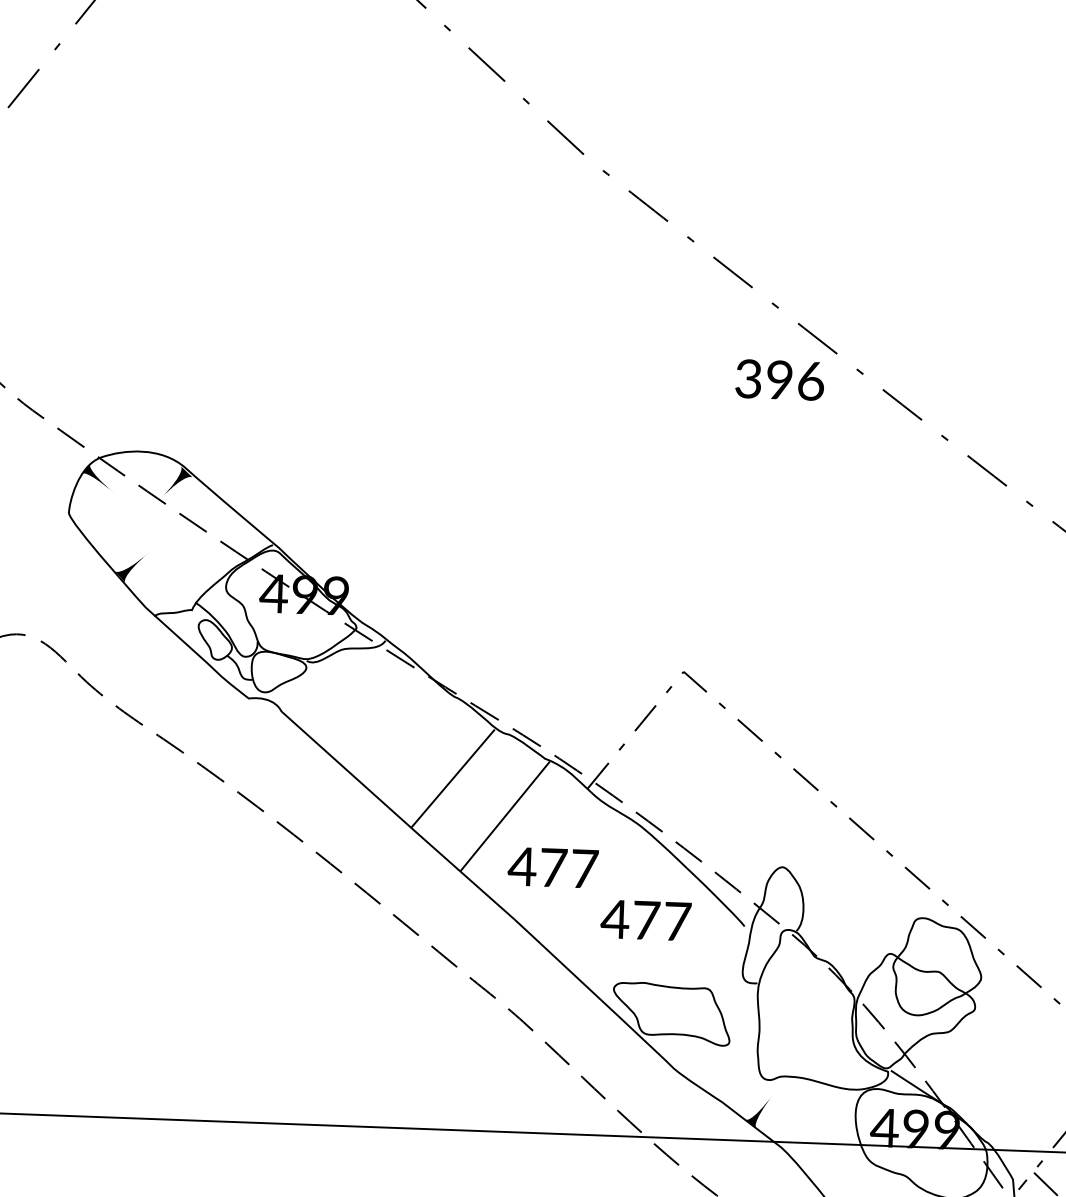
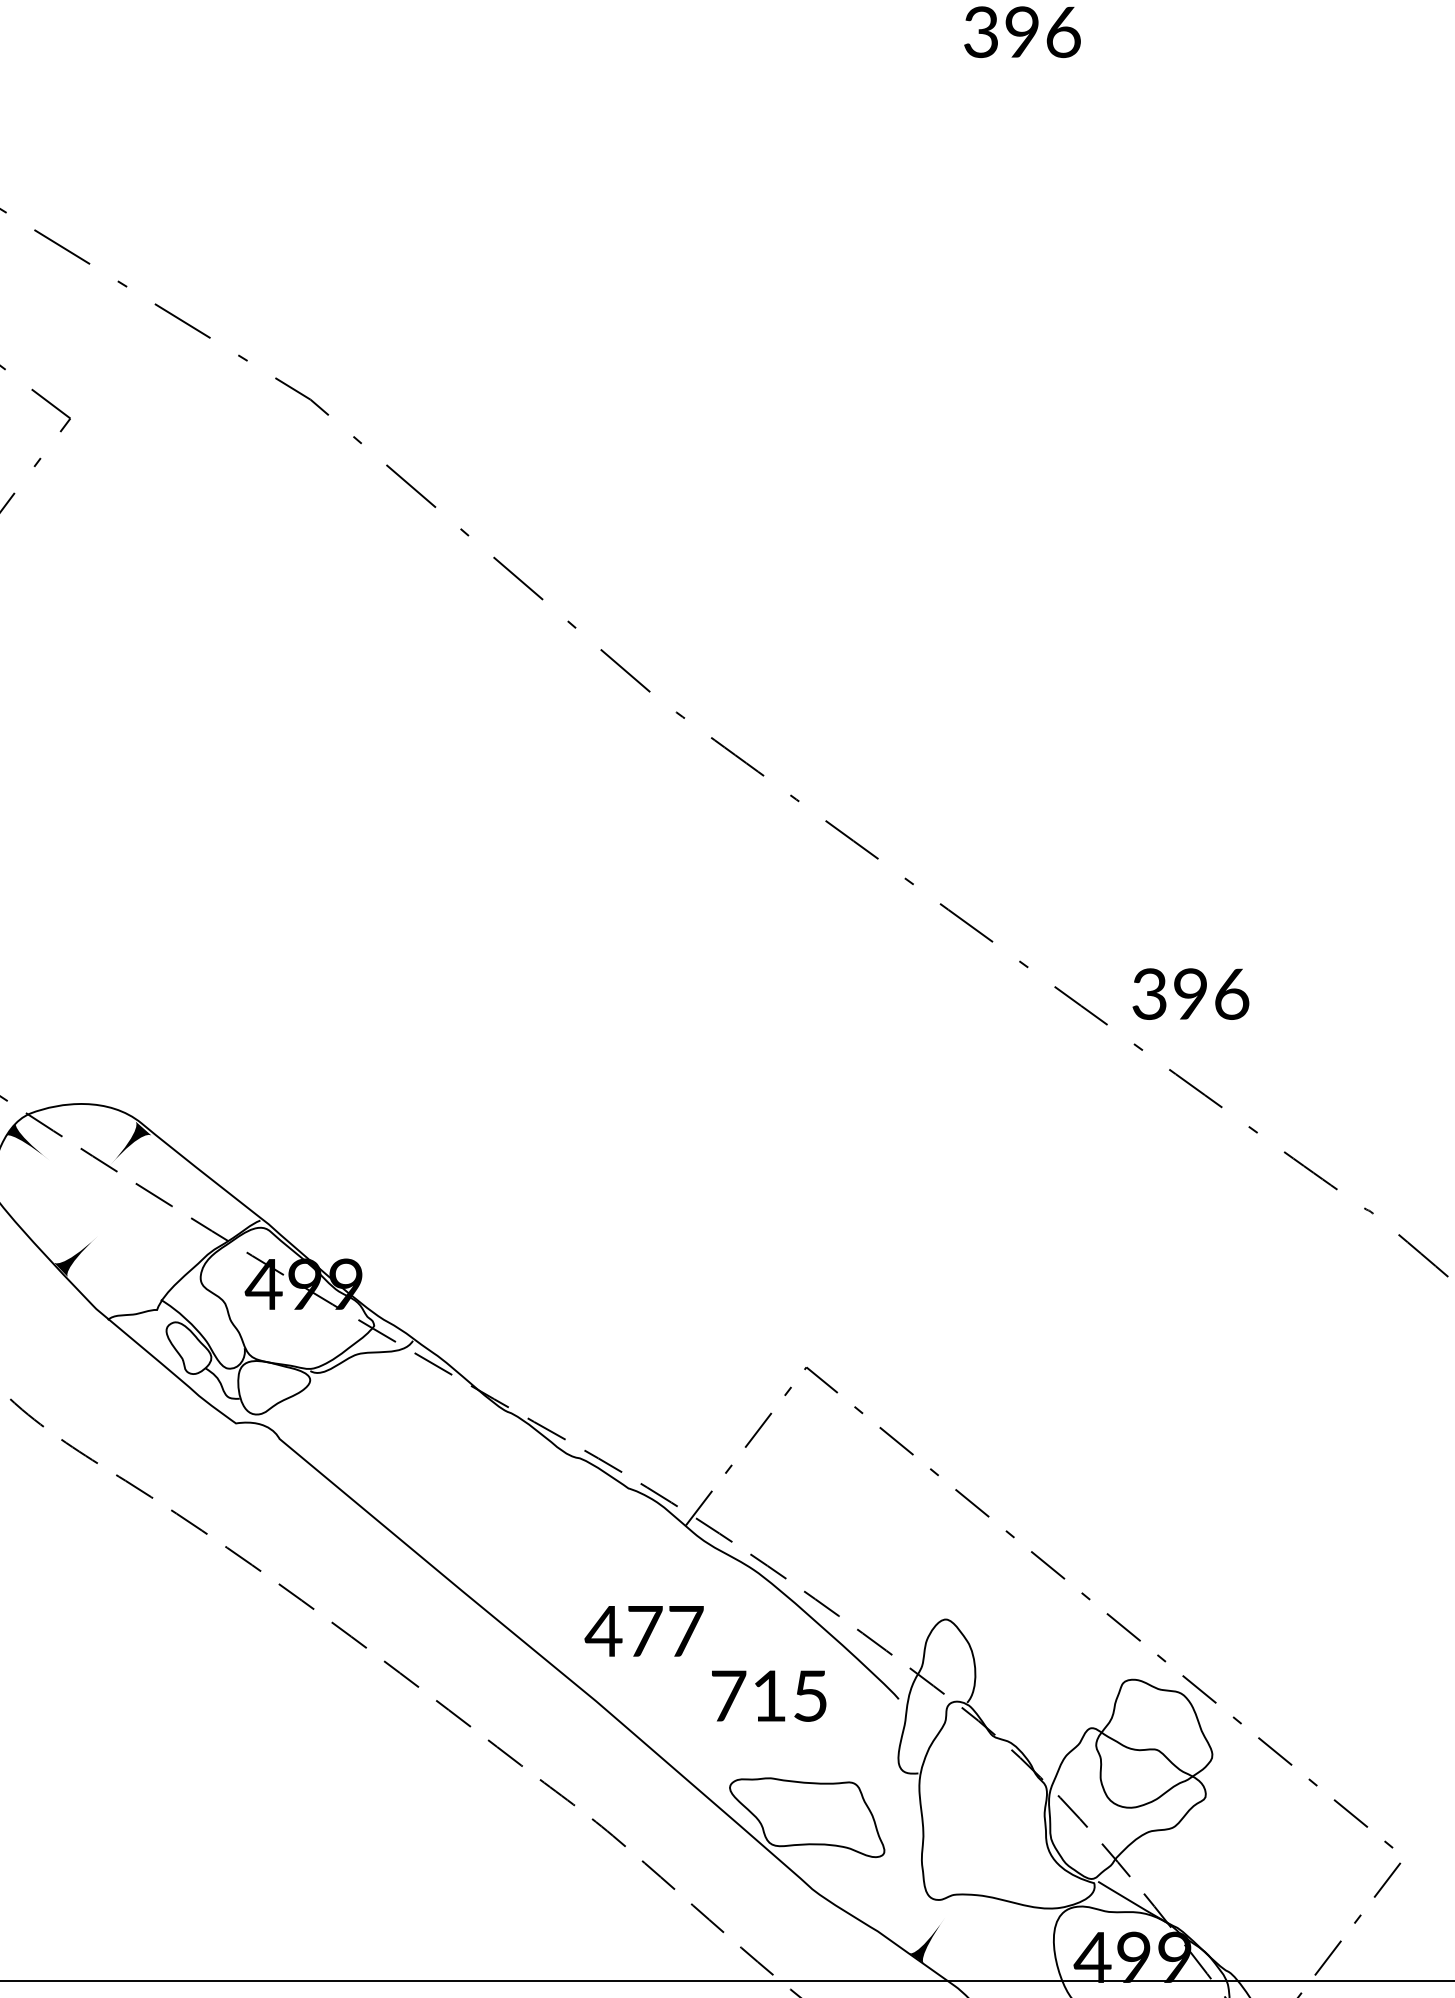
text: (779, 379) -> (1190, 993), moved
line: (453, 779) -> (508, 1519), removed
line: (505, 815) -> (578, 1565), removed
text: (645, 920) -> (768, 1695), 477 -> 715

